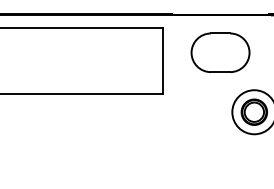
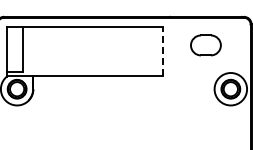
part: (219, 52) -> (205, 45), size x0.7
line: (163, 61) -> (163, 51), solid -> dashed

